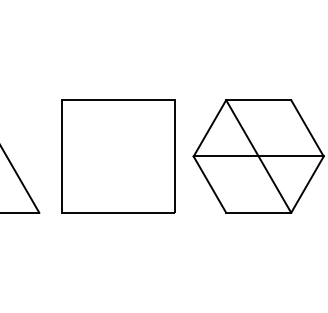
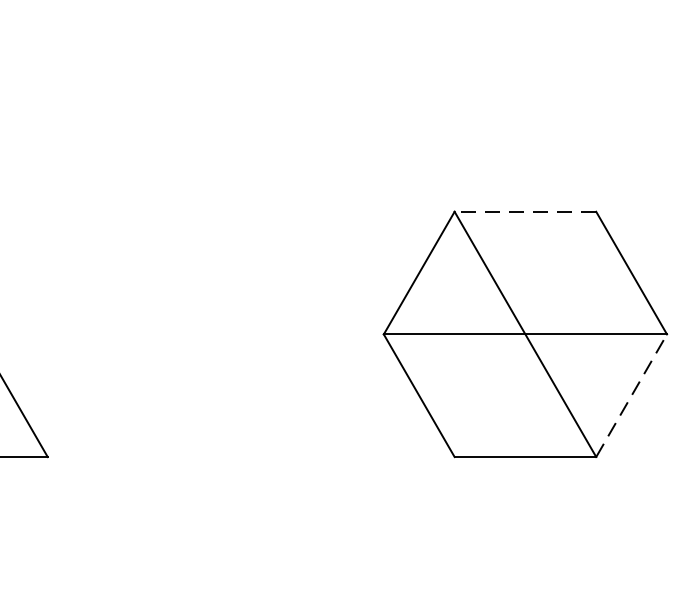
line: (258, 100) -> (524, 212), solid -> dashed
part: (118, 156) -> (220, 334), removed
line: (307, 184) -> (631, 395), solid -> dashed

